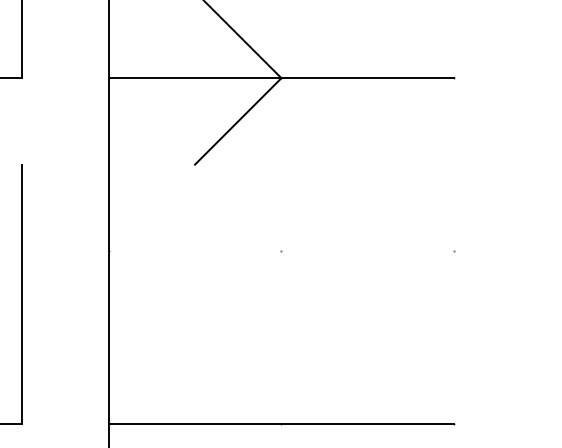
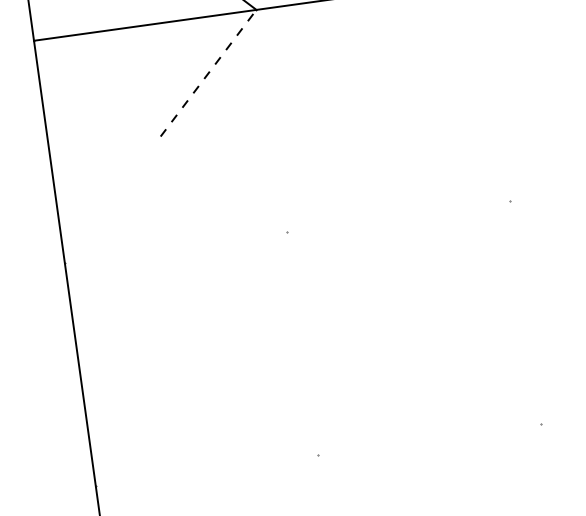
line: (238, 121) -> (208, 73), solid -> dashed
line: (281, 424) -> (318, 455), removed

